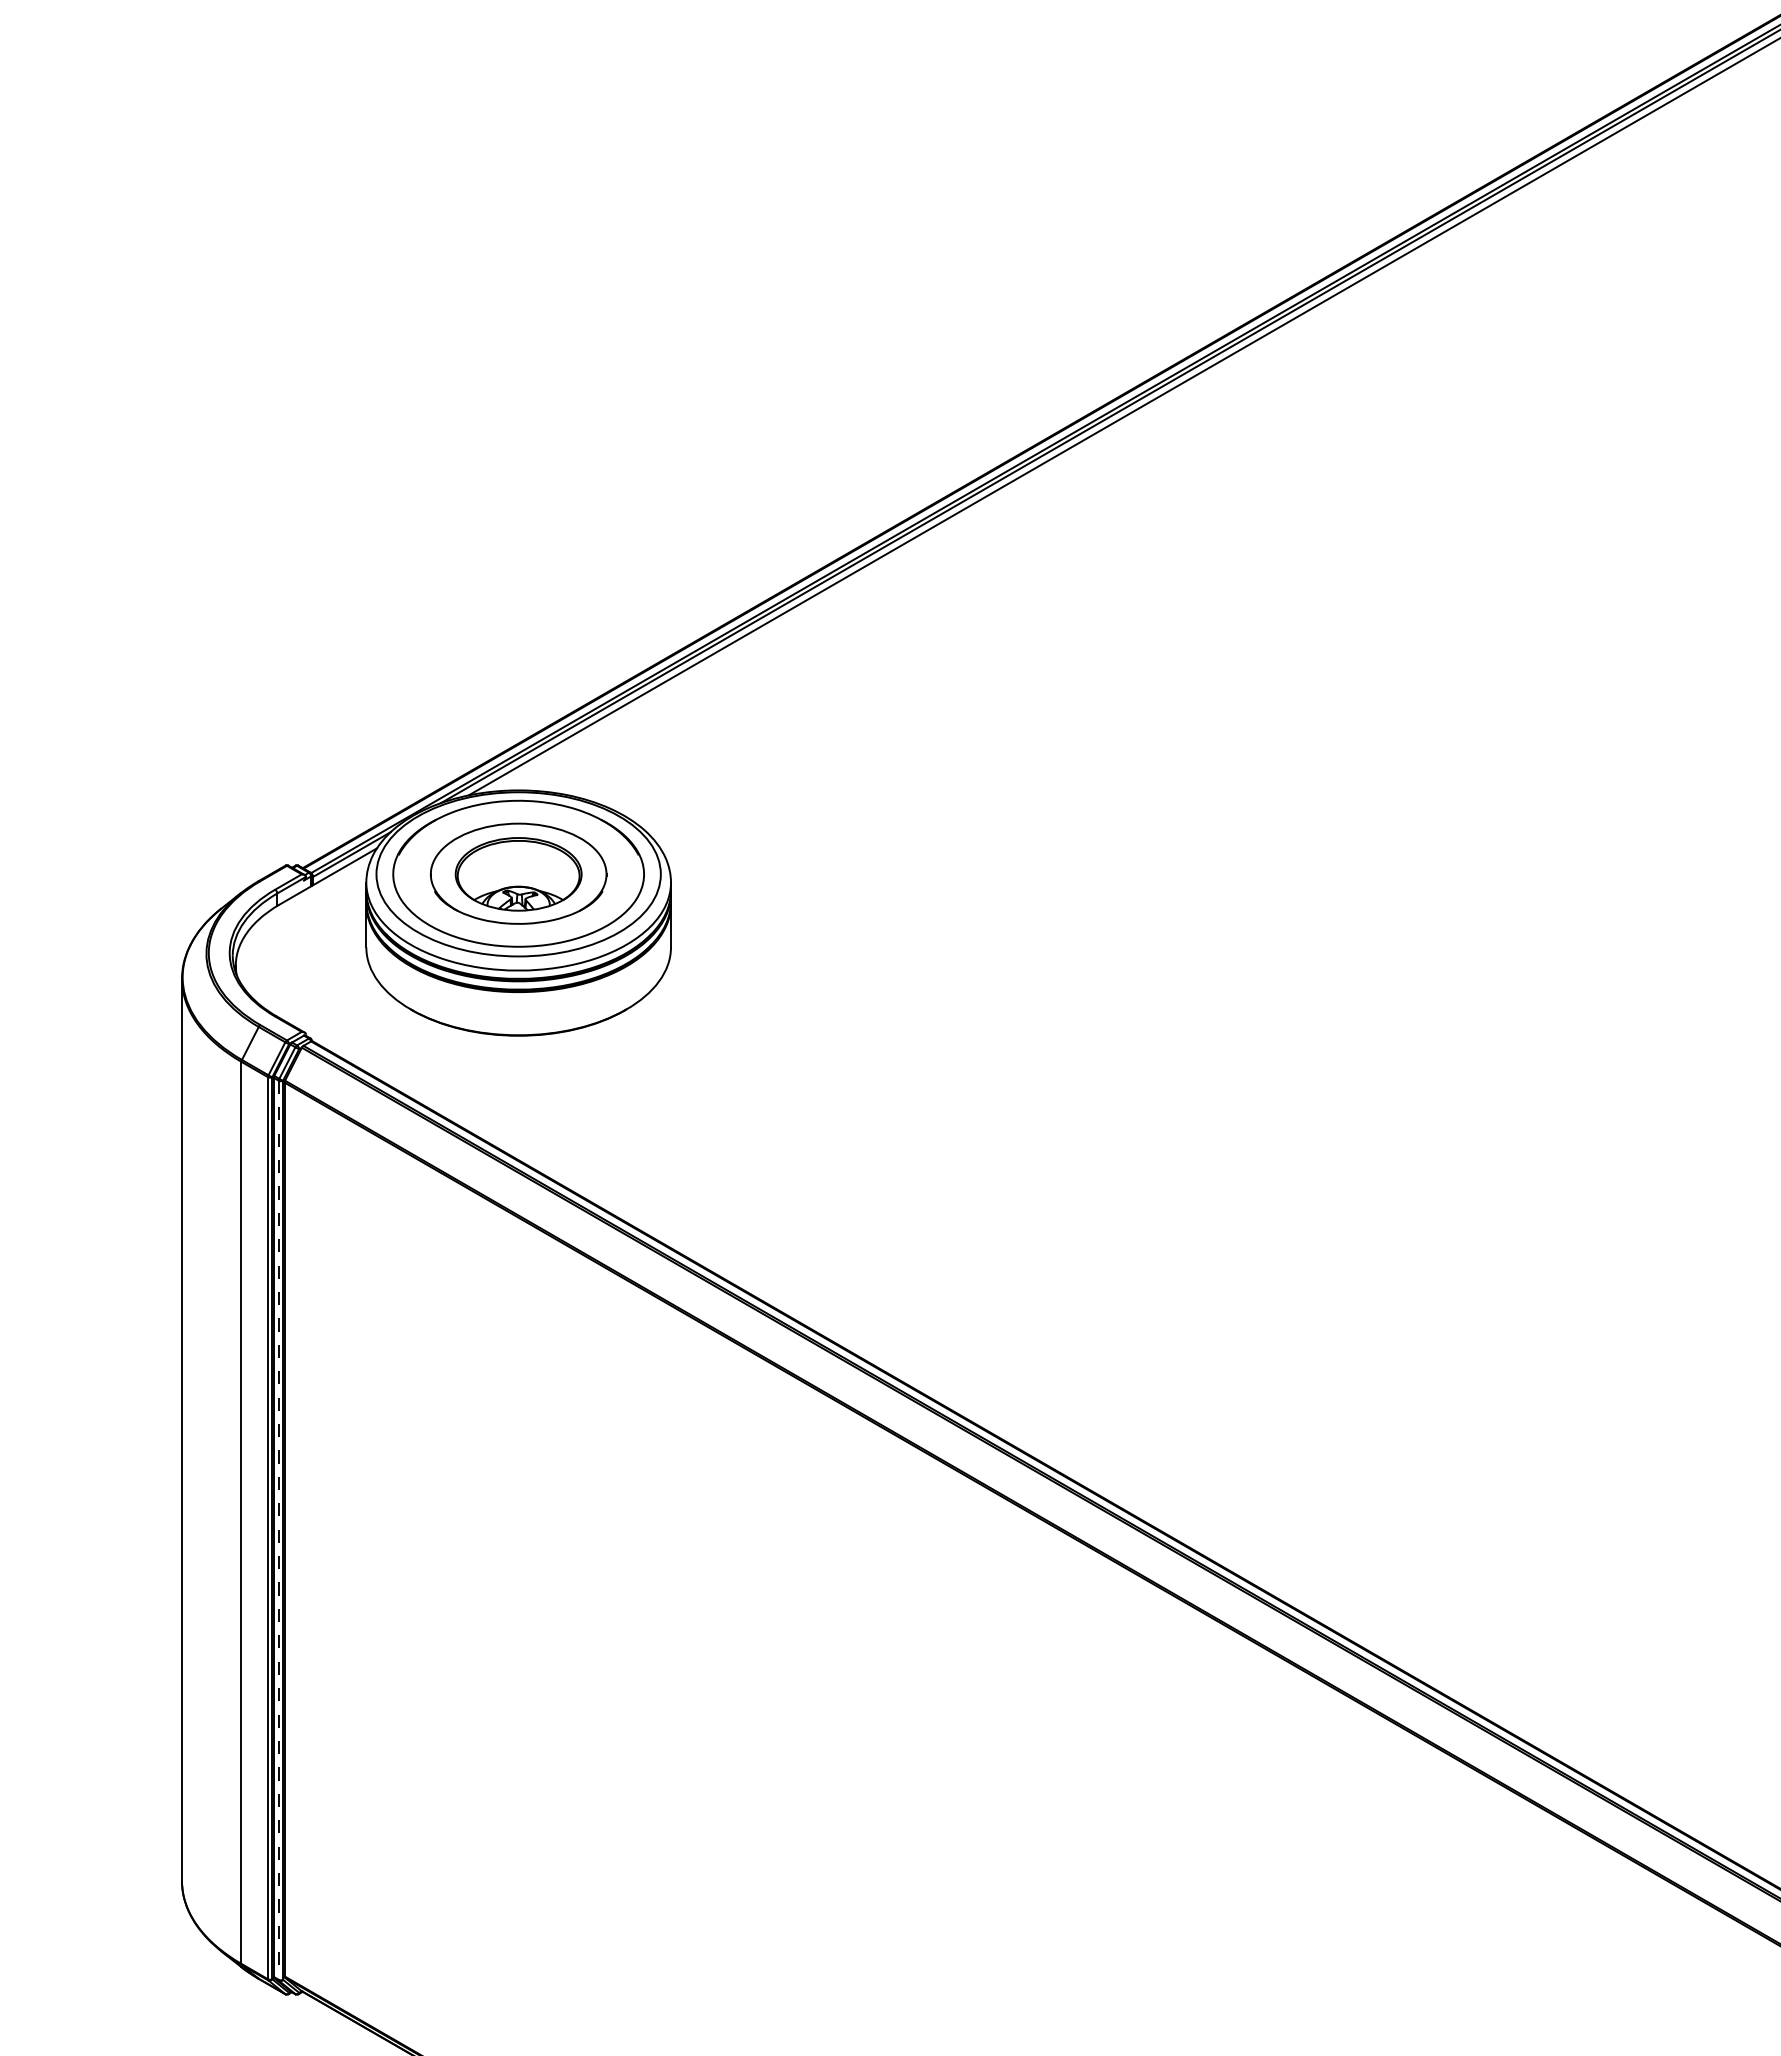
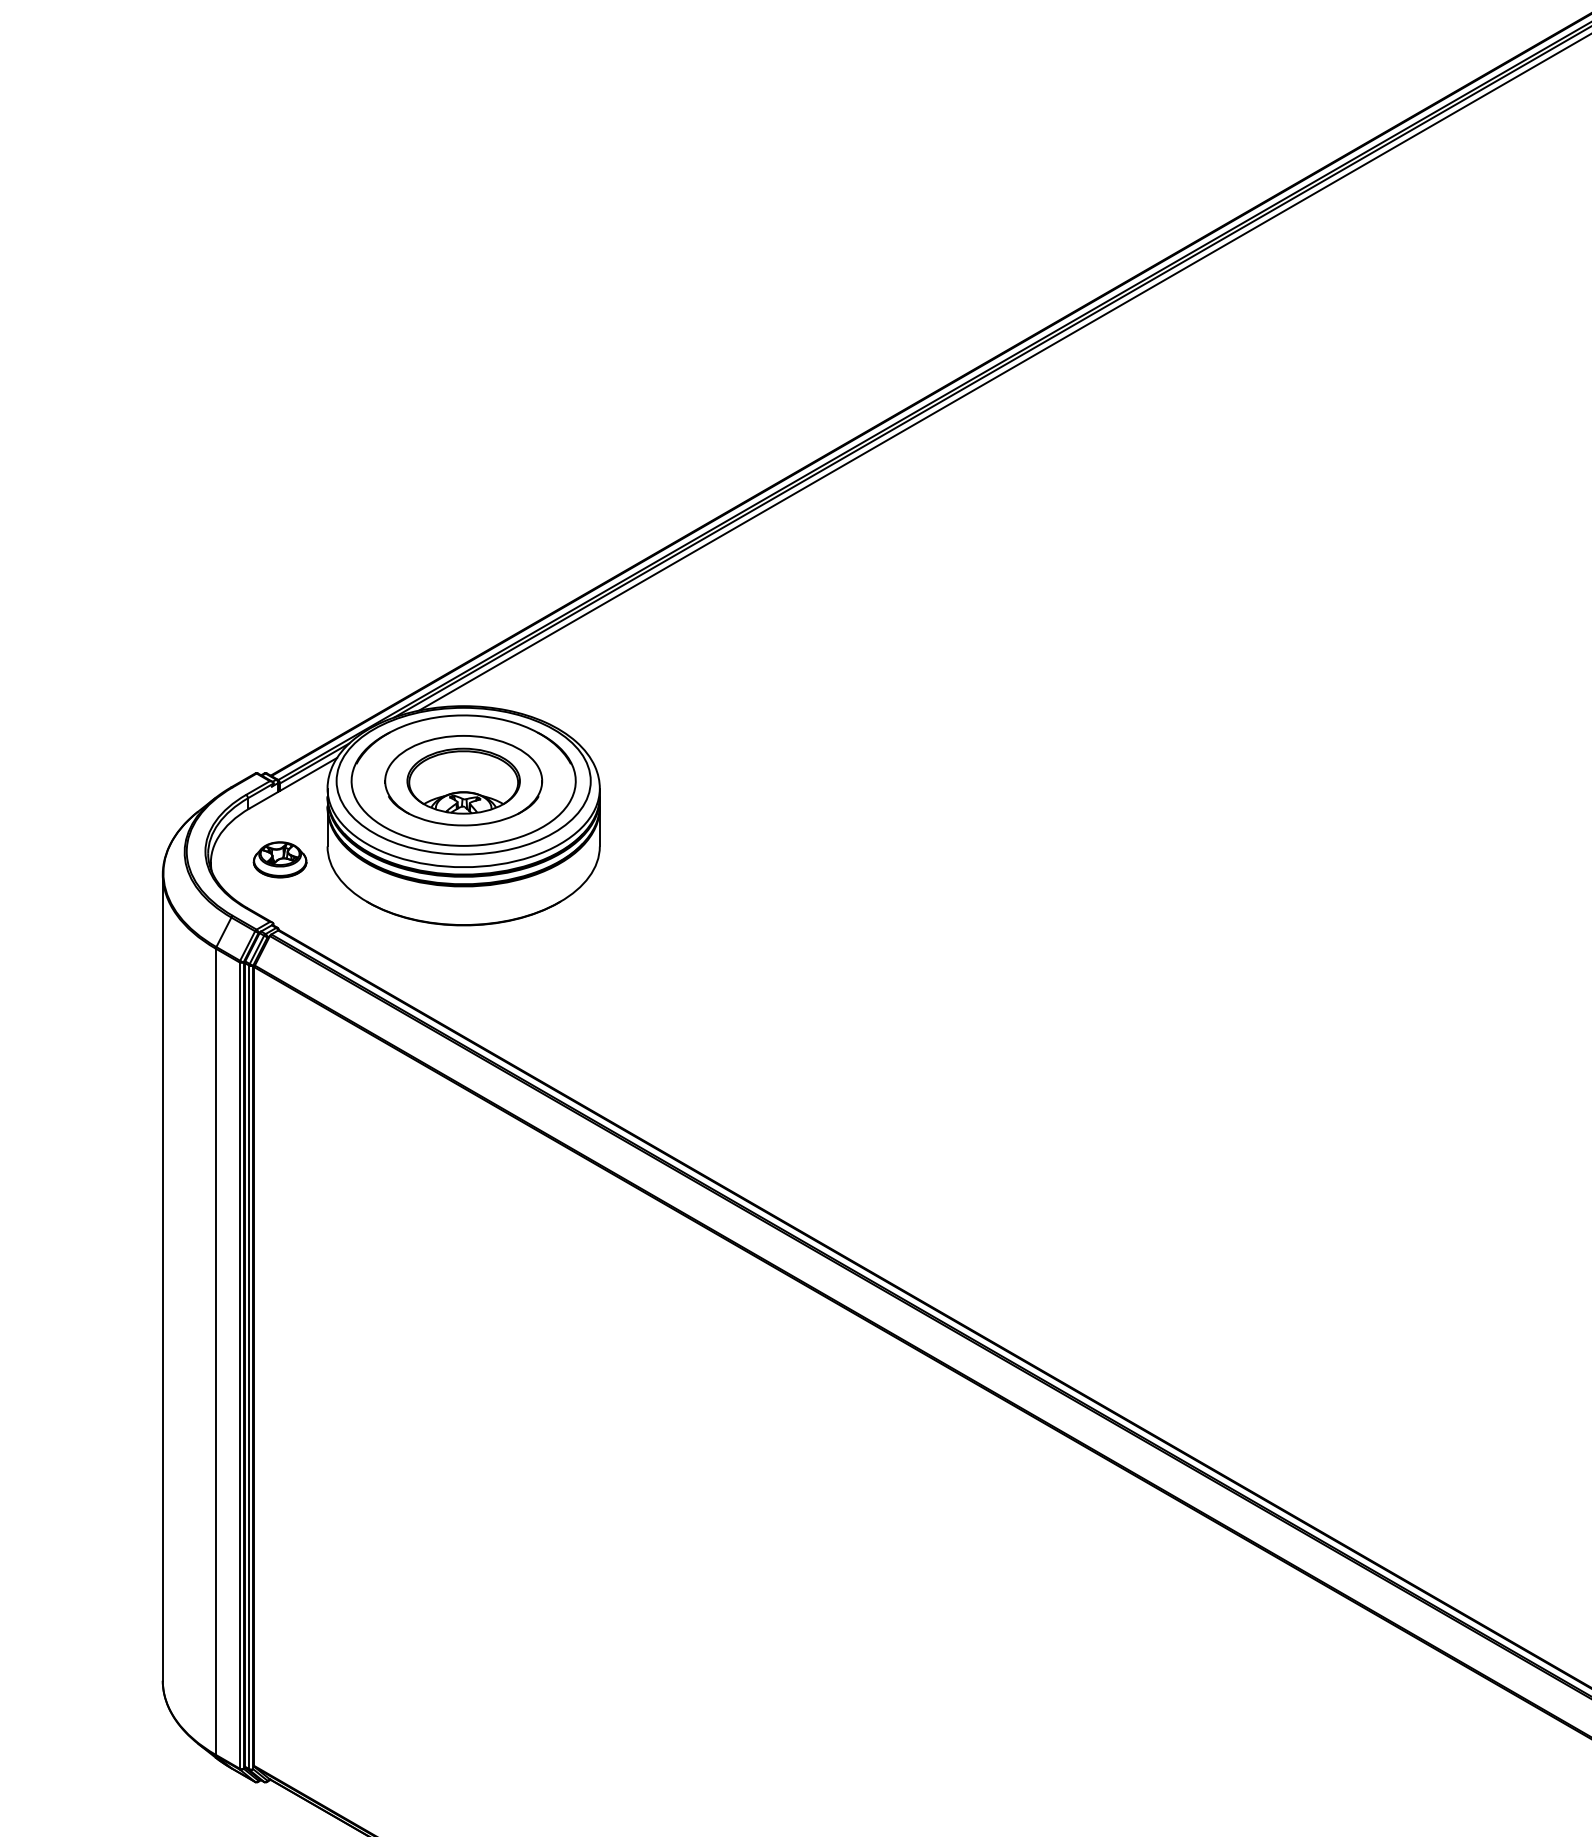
part: (312, 962) -> (279, 859), added
line: (278, 1530) -> (249, 1367), dashed -> solid

